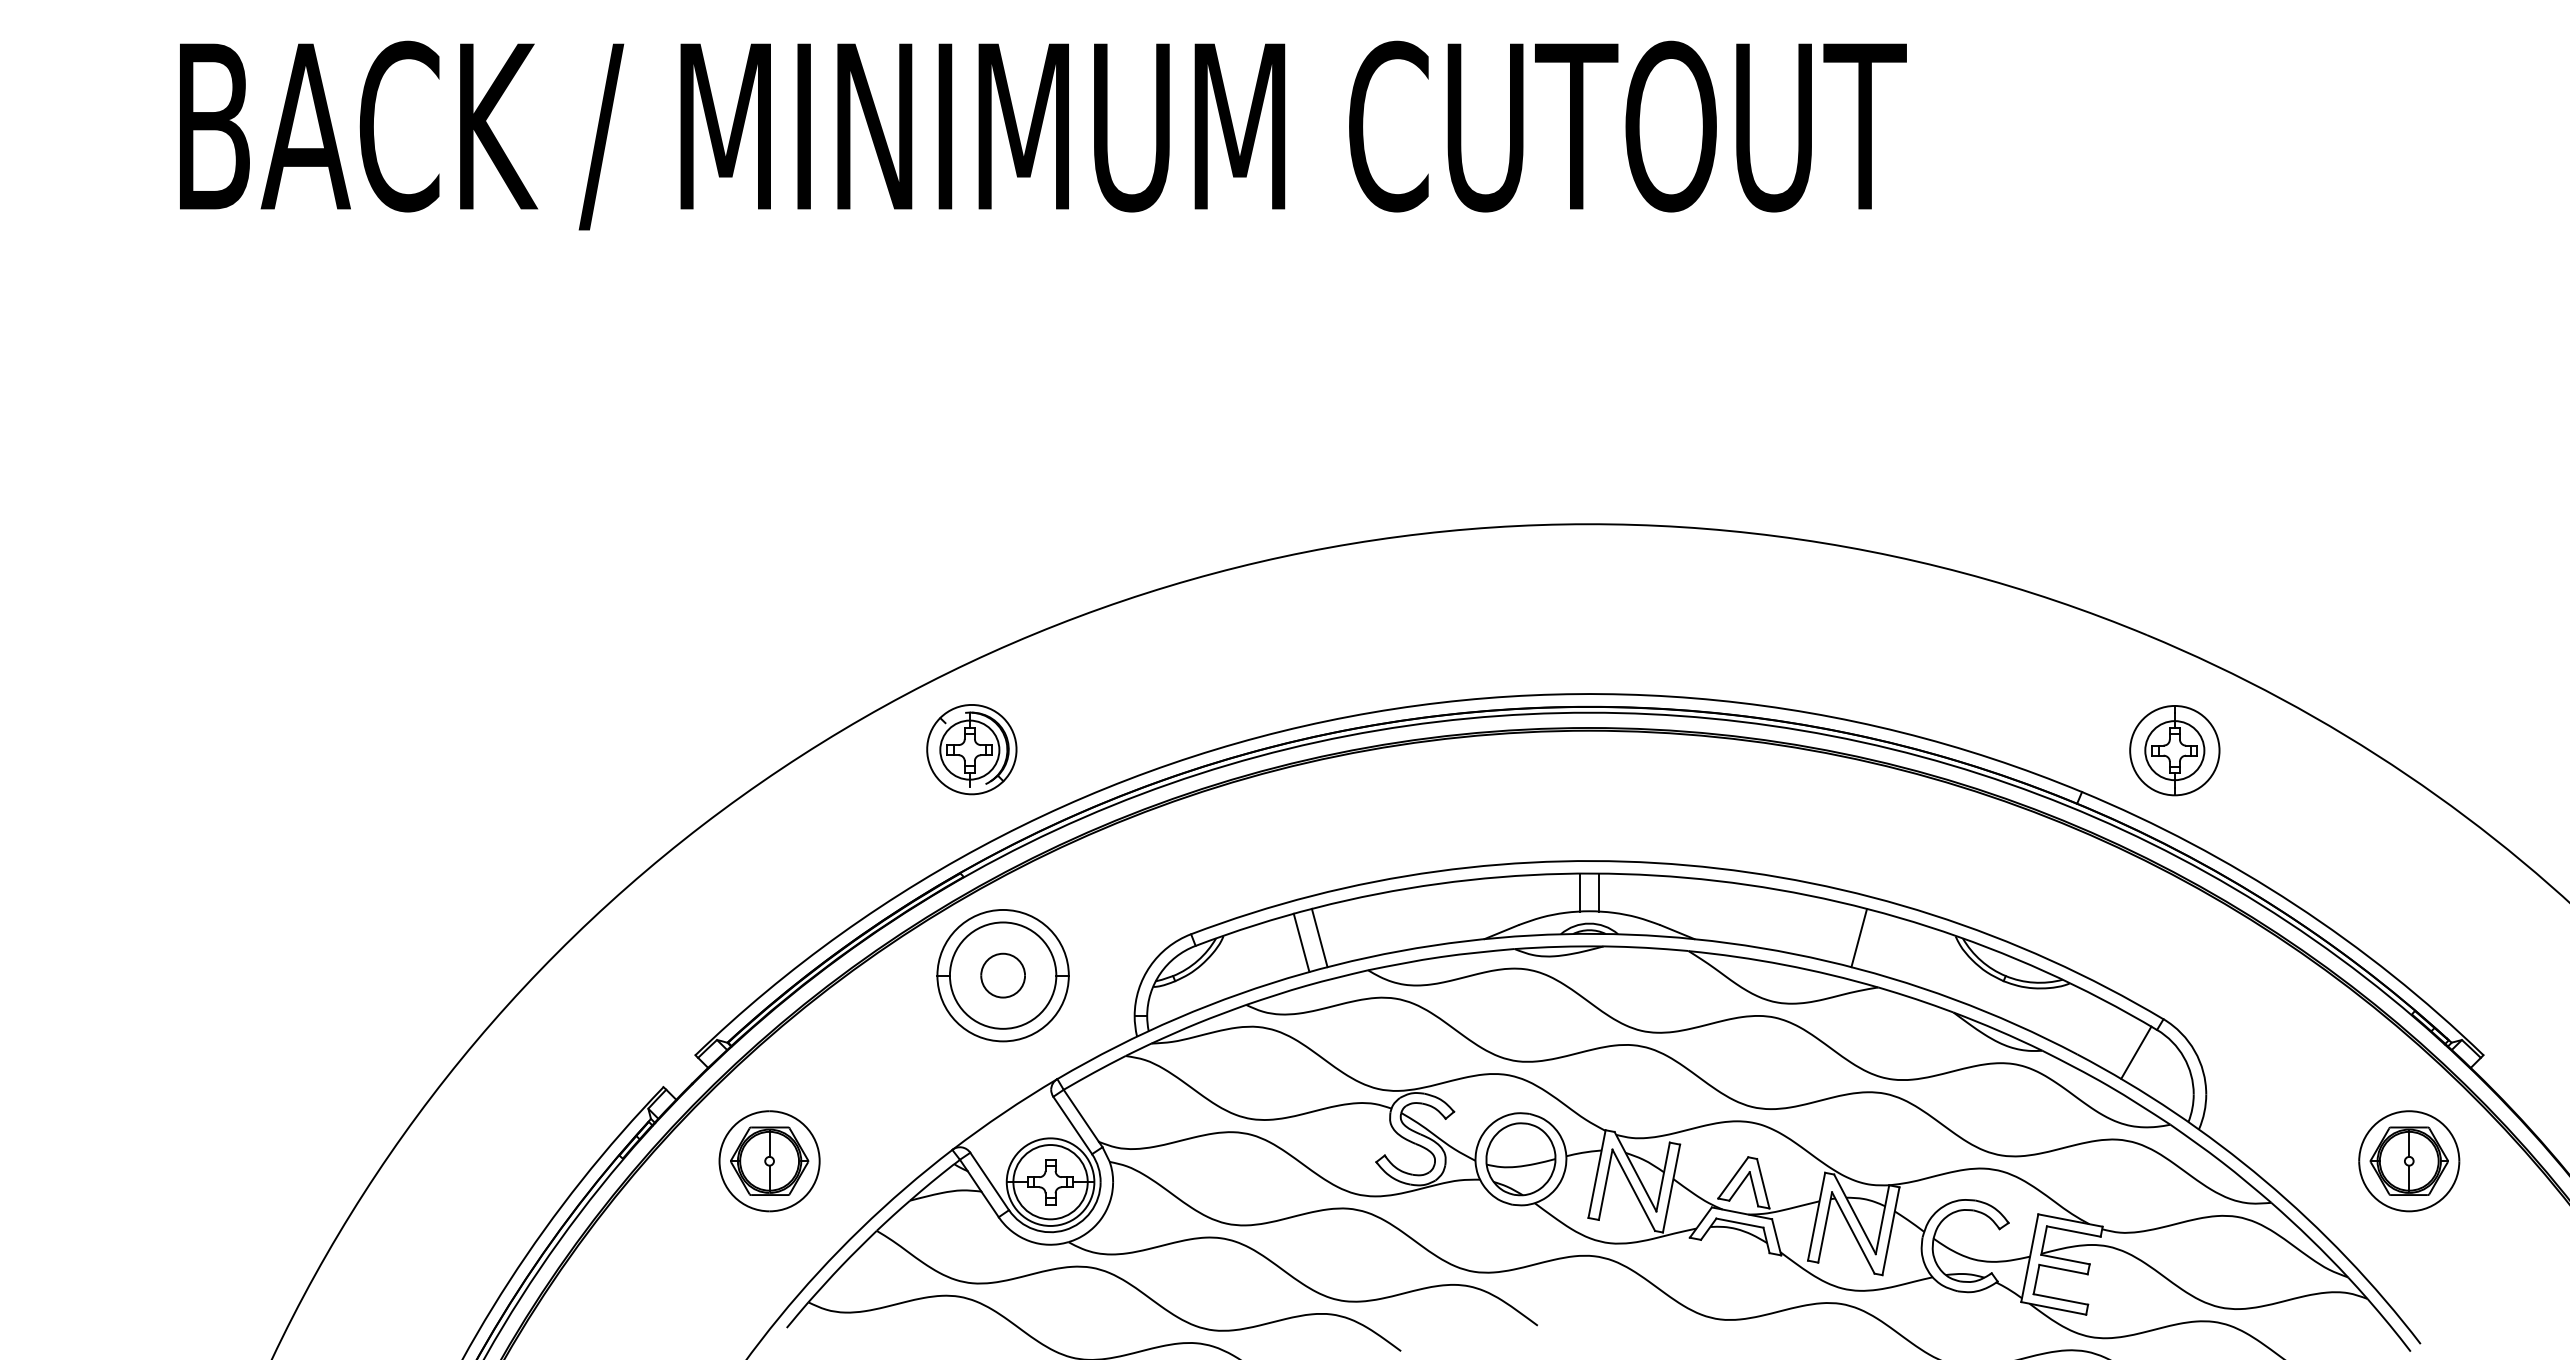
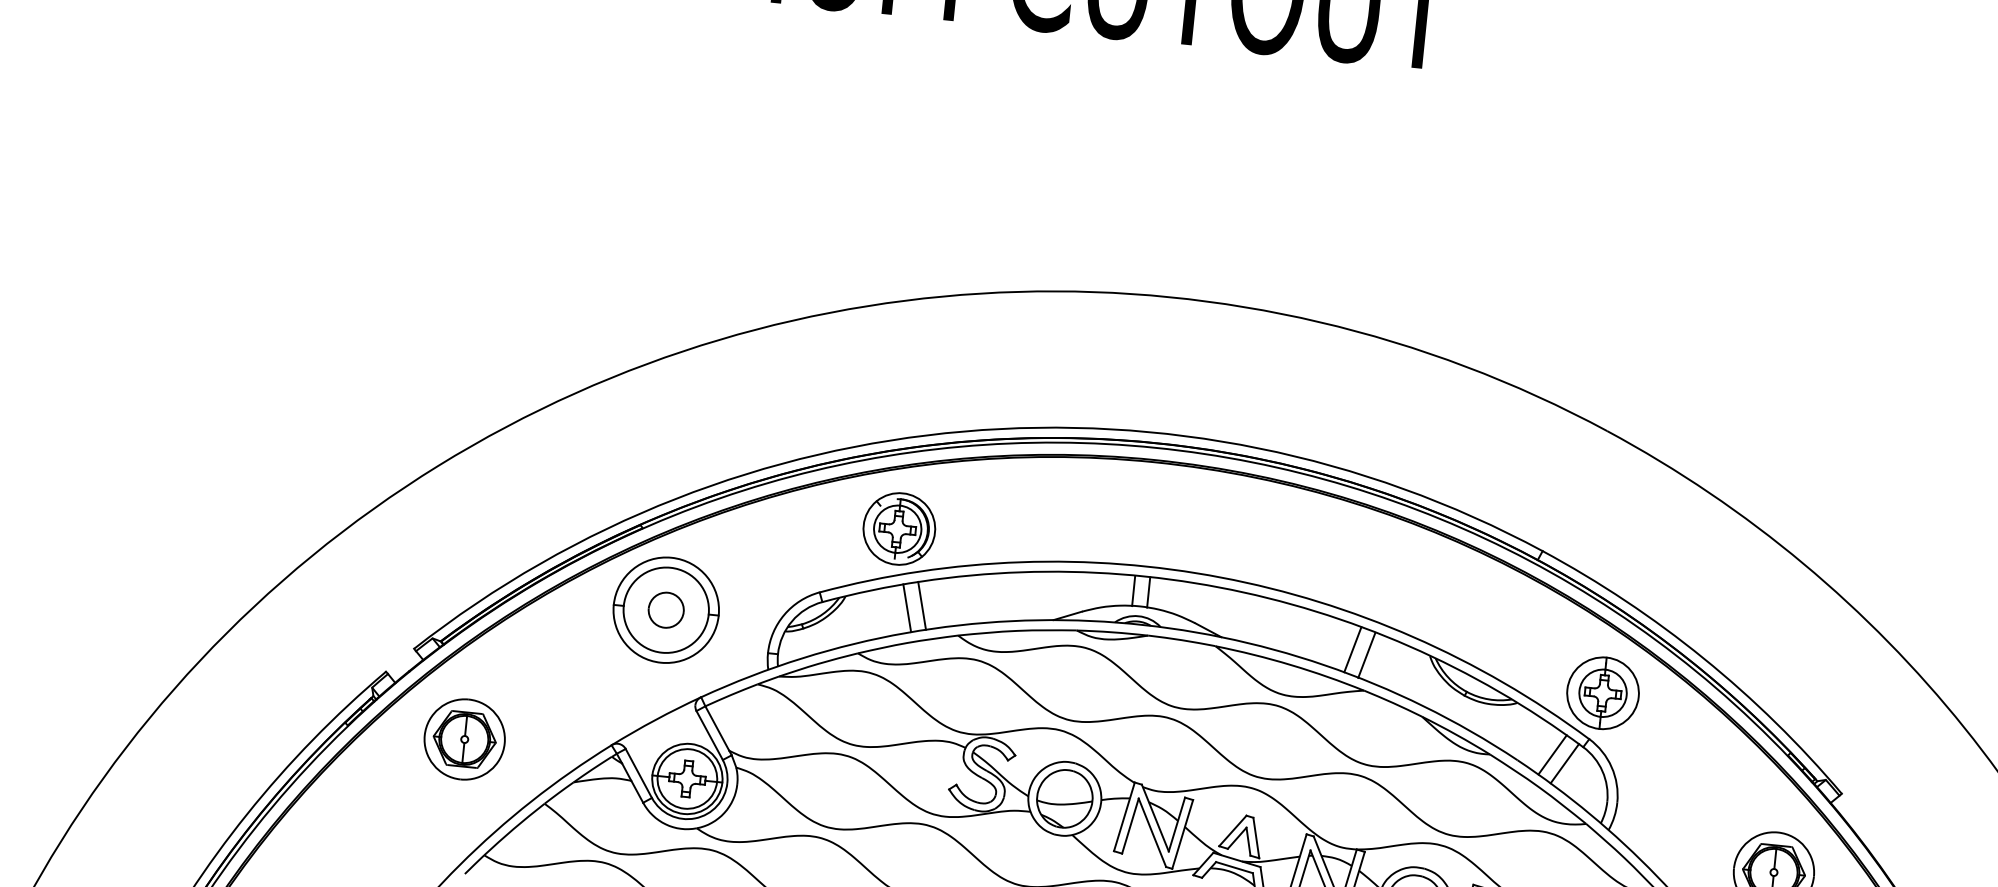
part: (971, 749) -> (899, 528), moved
part: (2174, 750) -> (1602, 693), moved
line: (1876, 943) -> (1366, 655), added
line: (2120, 1043) -> (1552, 755), added

